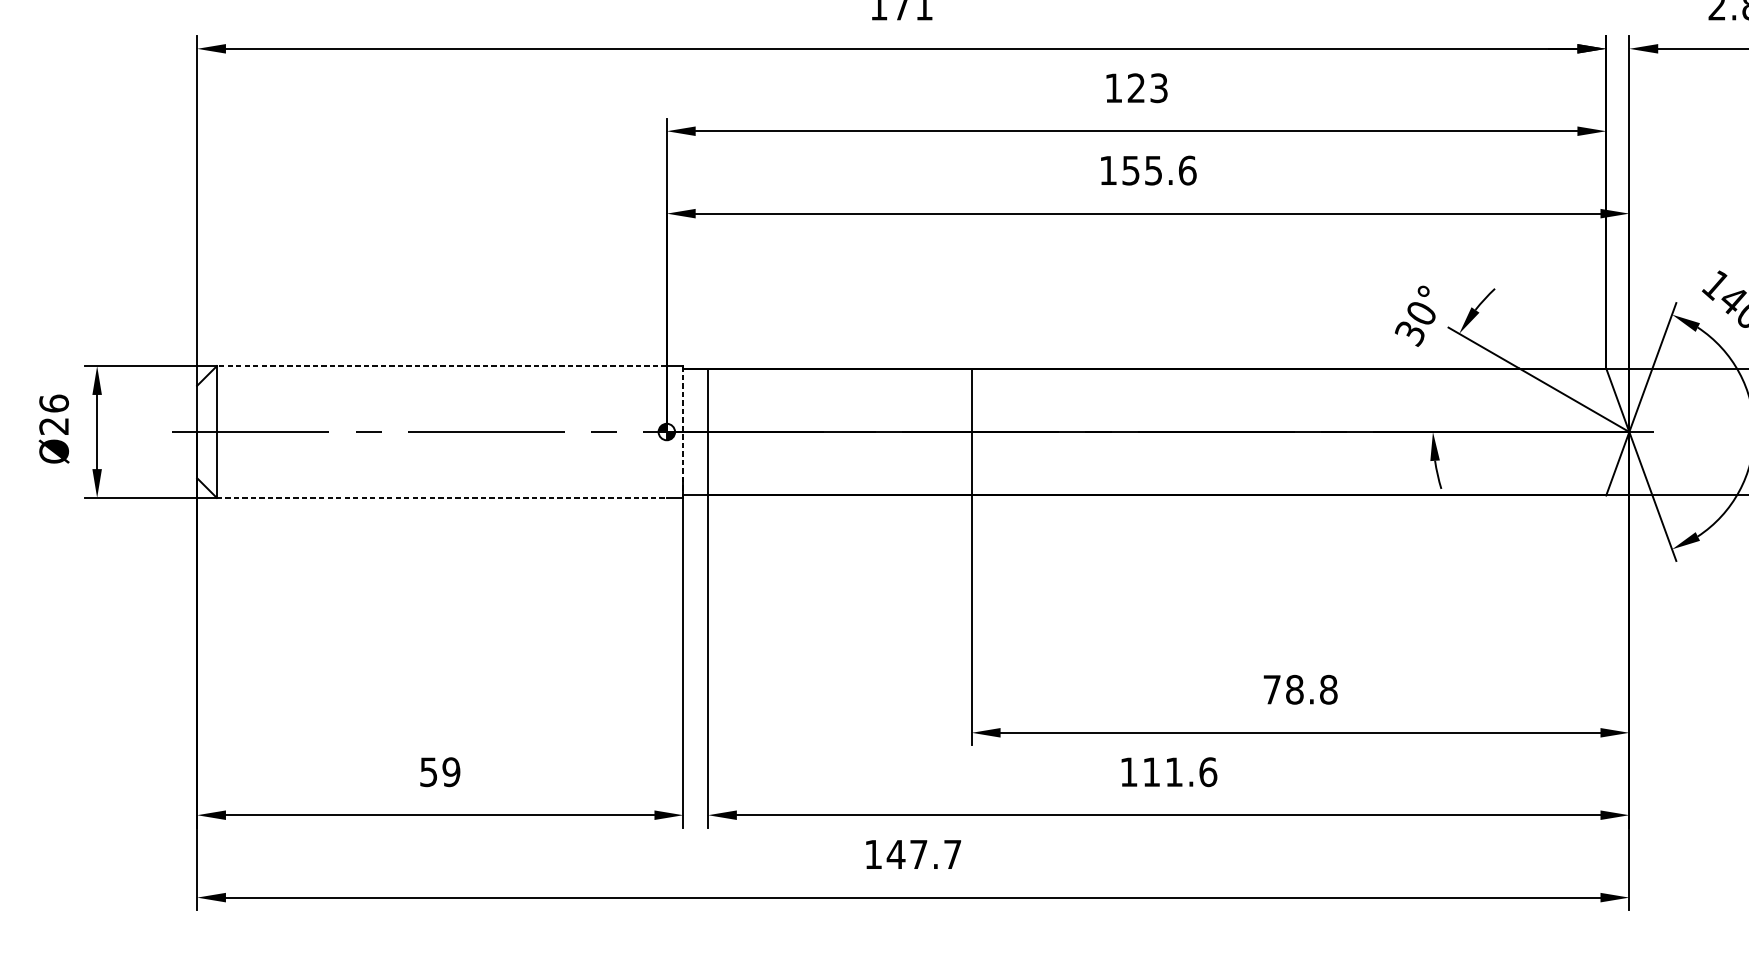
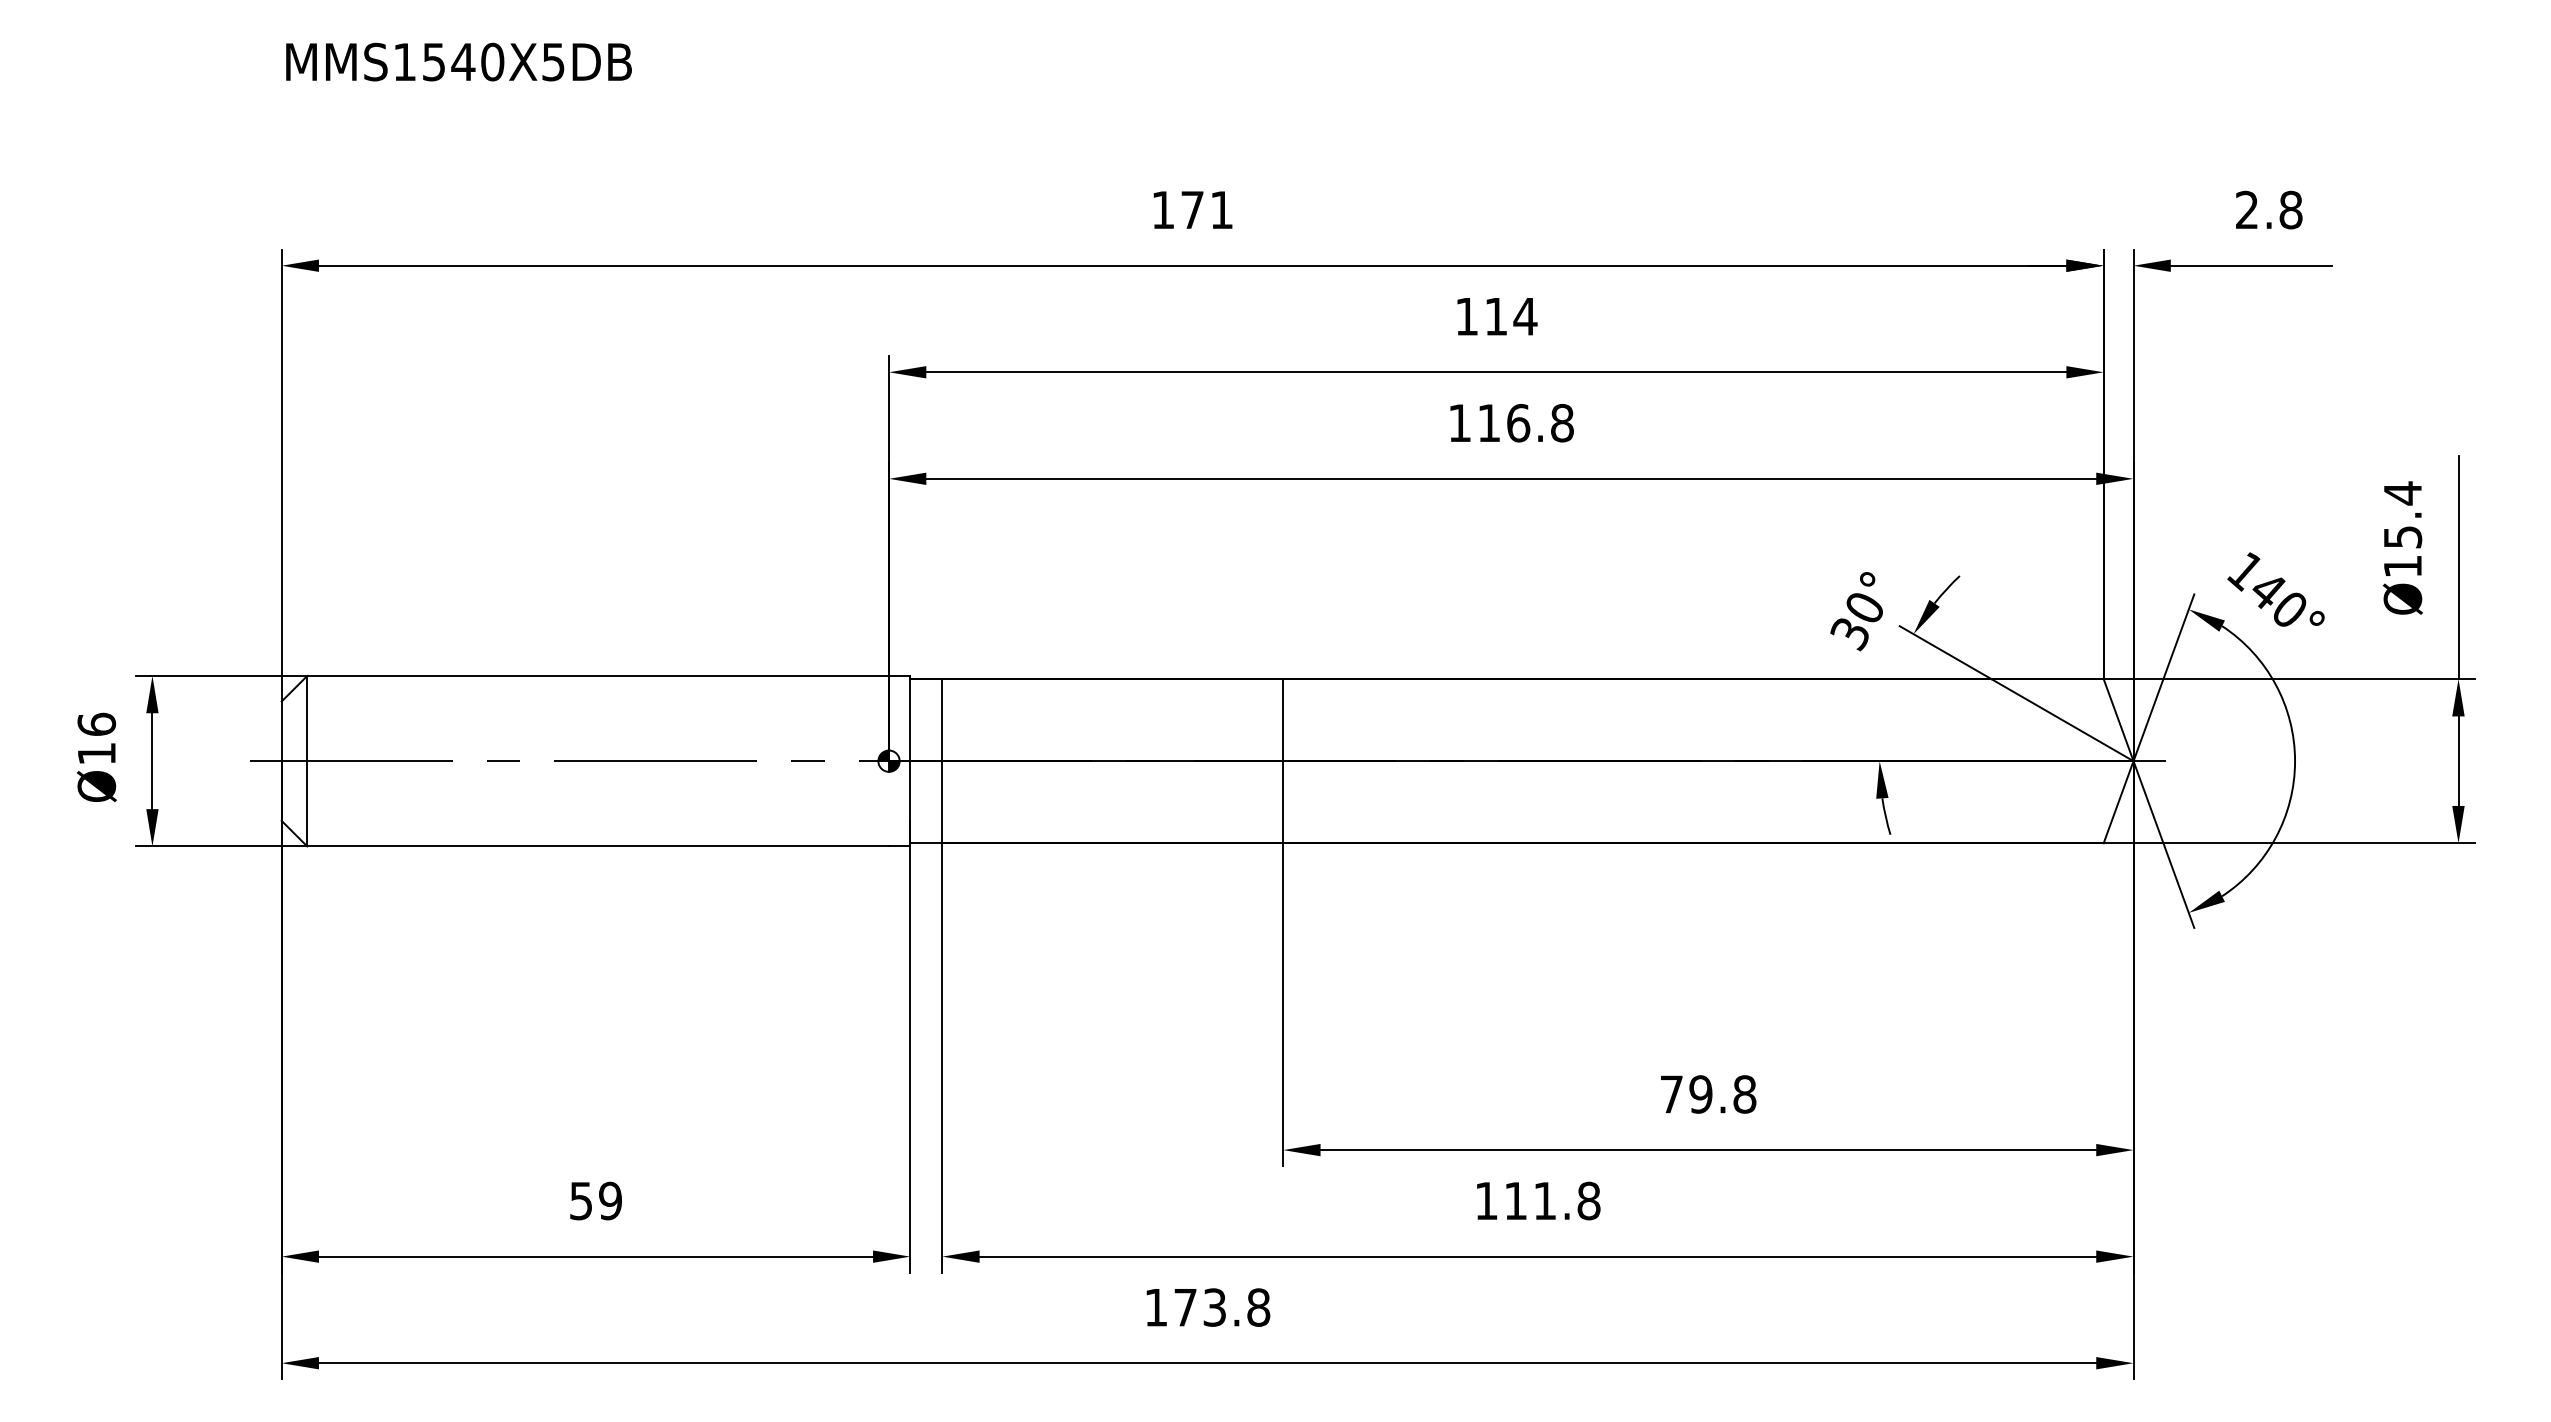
text: (1148, 88) -> (1511, 316), 123 -> 114
text: (1159, 170) -> (1526, 423), 155.6 -> 116.8
line: (442, 365) -> (598, 675), dashed -> solid
text: (53, 426) -> (96, 753), Ø26 -> Ø16
line: (683, 432) -> (910, 761), dashed -> solid
line: (442, 498) -> (598, 846), dashed -> solid
text: (1294, 689) -> (1700, 1094), 78.8 -> 79.8
text: (1207, 771) -> (1588, 1200), 111.6 -> 111.8
text: (923, 854) -> (1221, 1307), 147.7 -> 173.8

